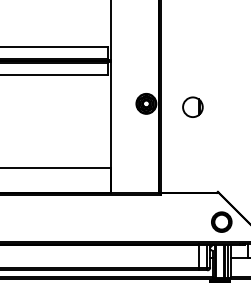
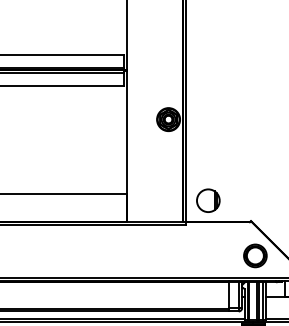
part: (192, 106) -> (207, 199), moved

